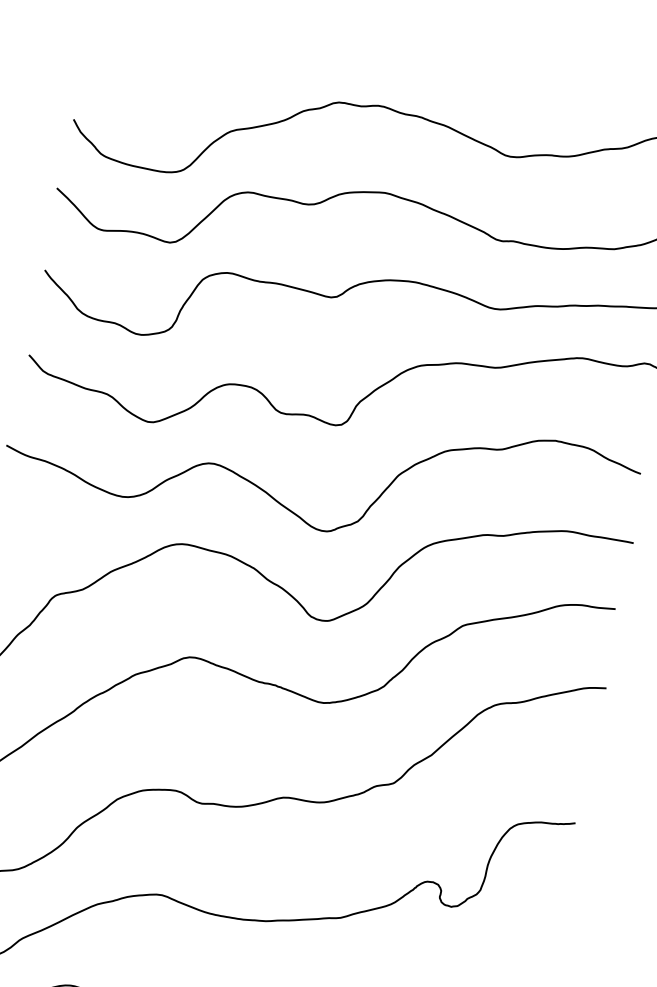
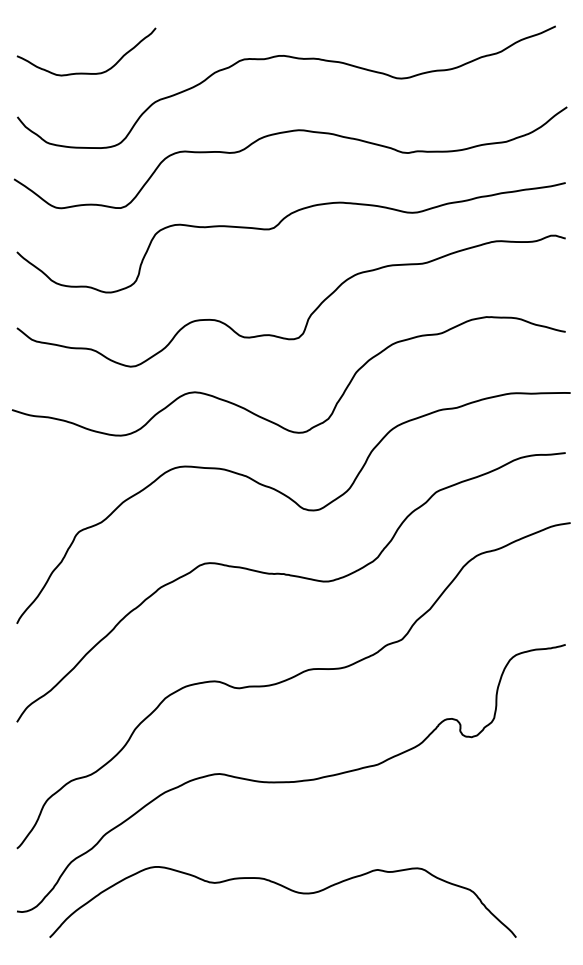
curve: (160, 84) -> (86, 72), added

